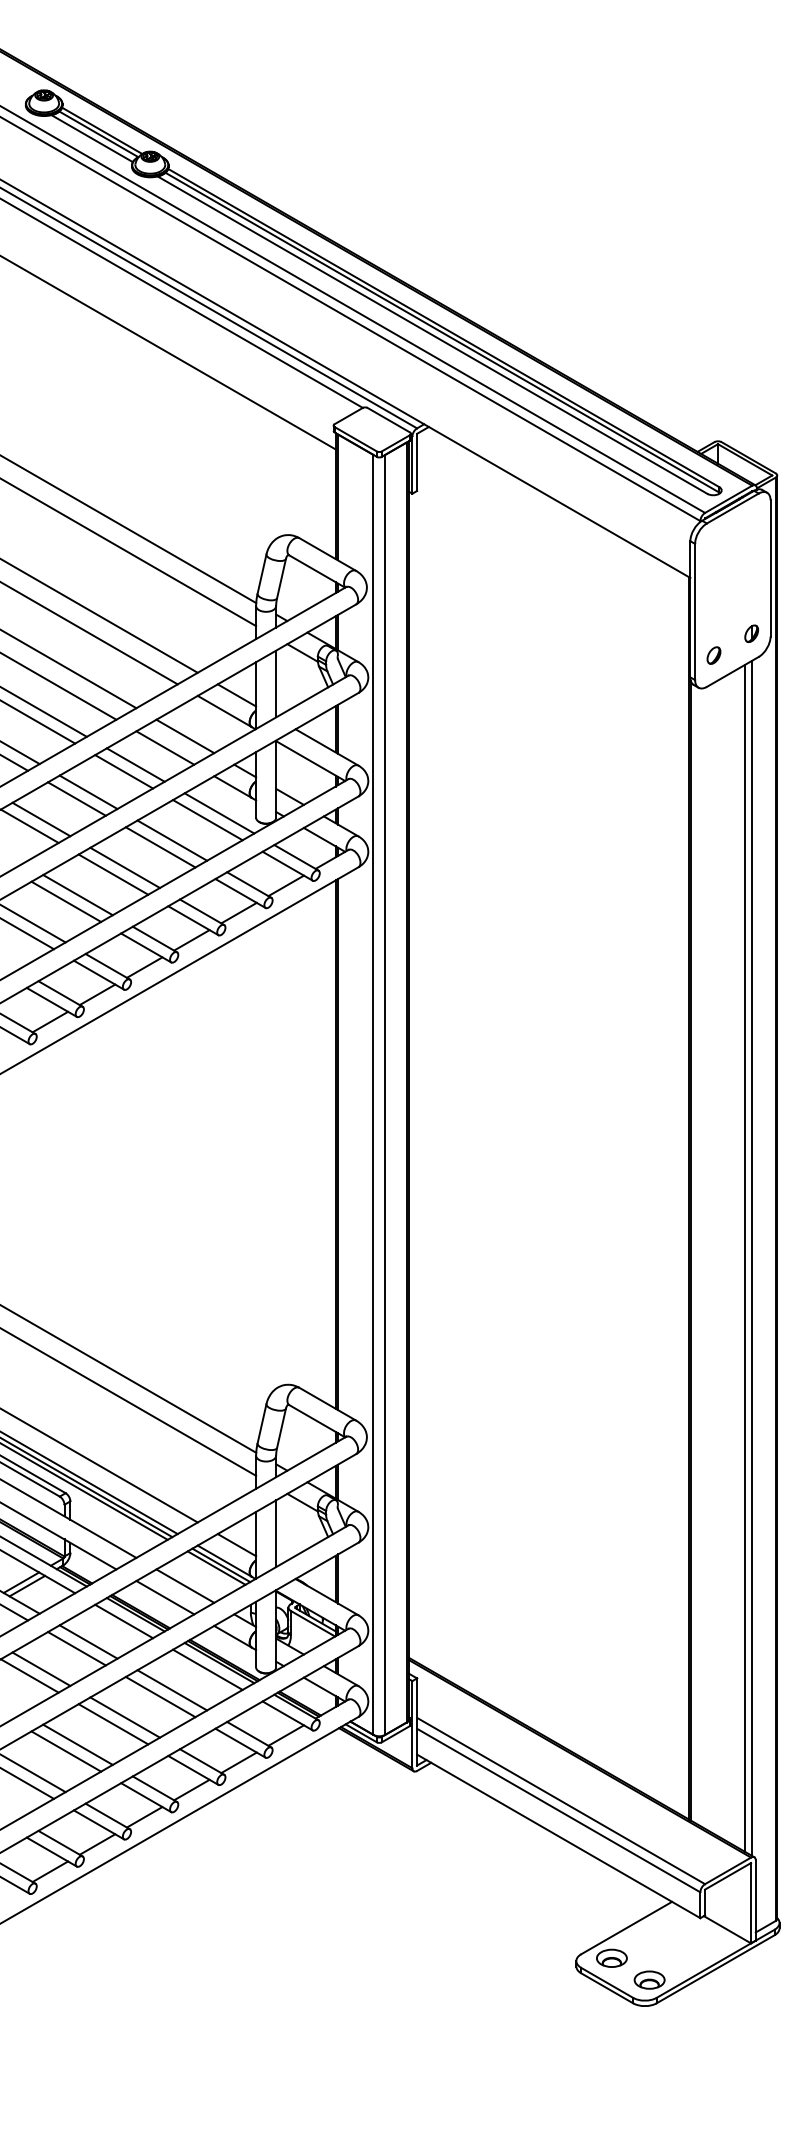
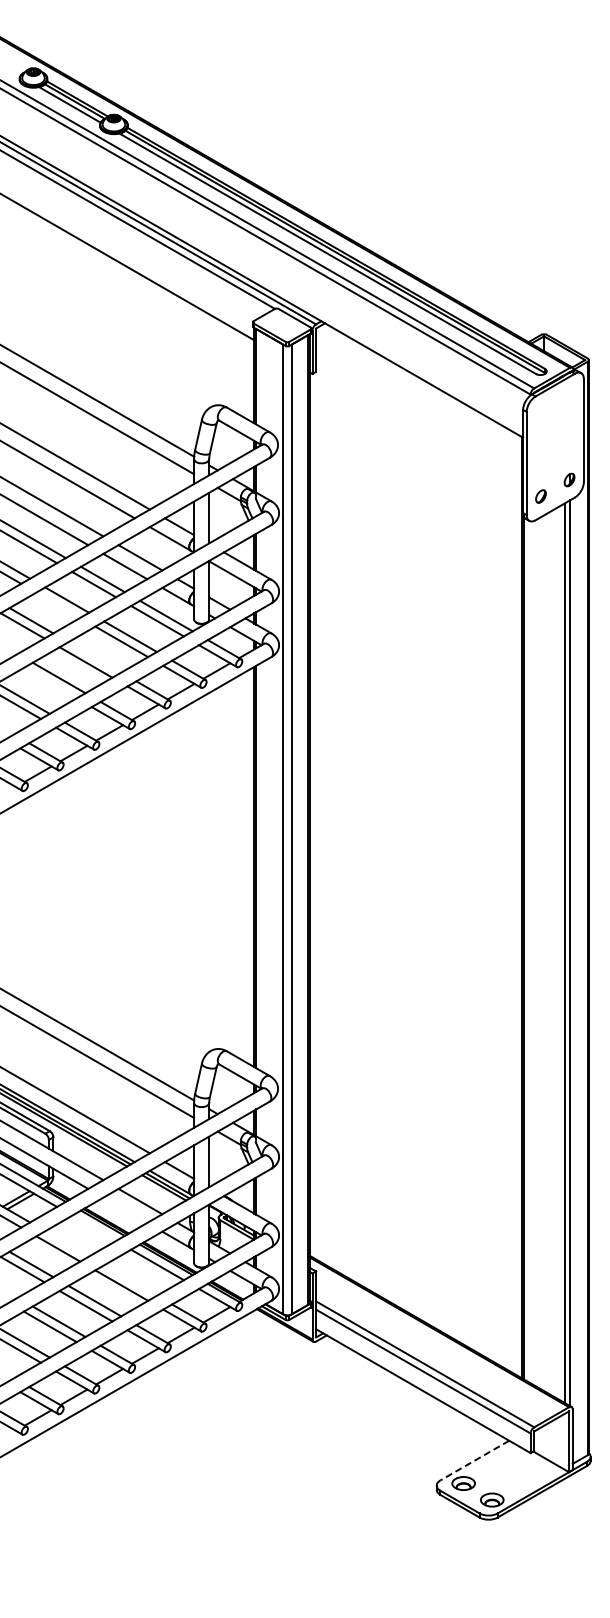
line: (77, 798) -> (58, 604), removed
line: (124, 868) -> (94, 657), removed
line: (65, 901) -> (49, 682), removed
line: (165, 1596) -> (125, 1209), removed
line: (124, 1621) -> (94, 1228), removed
line: (89, 1641) -> (67, 1243), removed
line: (172, 1690) -> (130, 1280), removed
line: (626, 1927) -> (474, 1460), solid -> dashed

